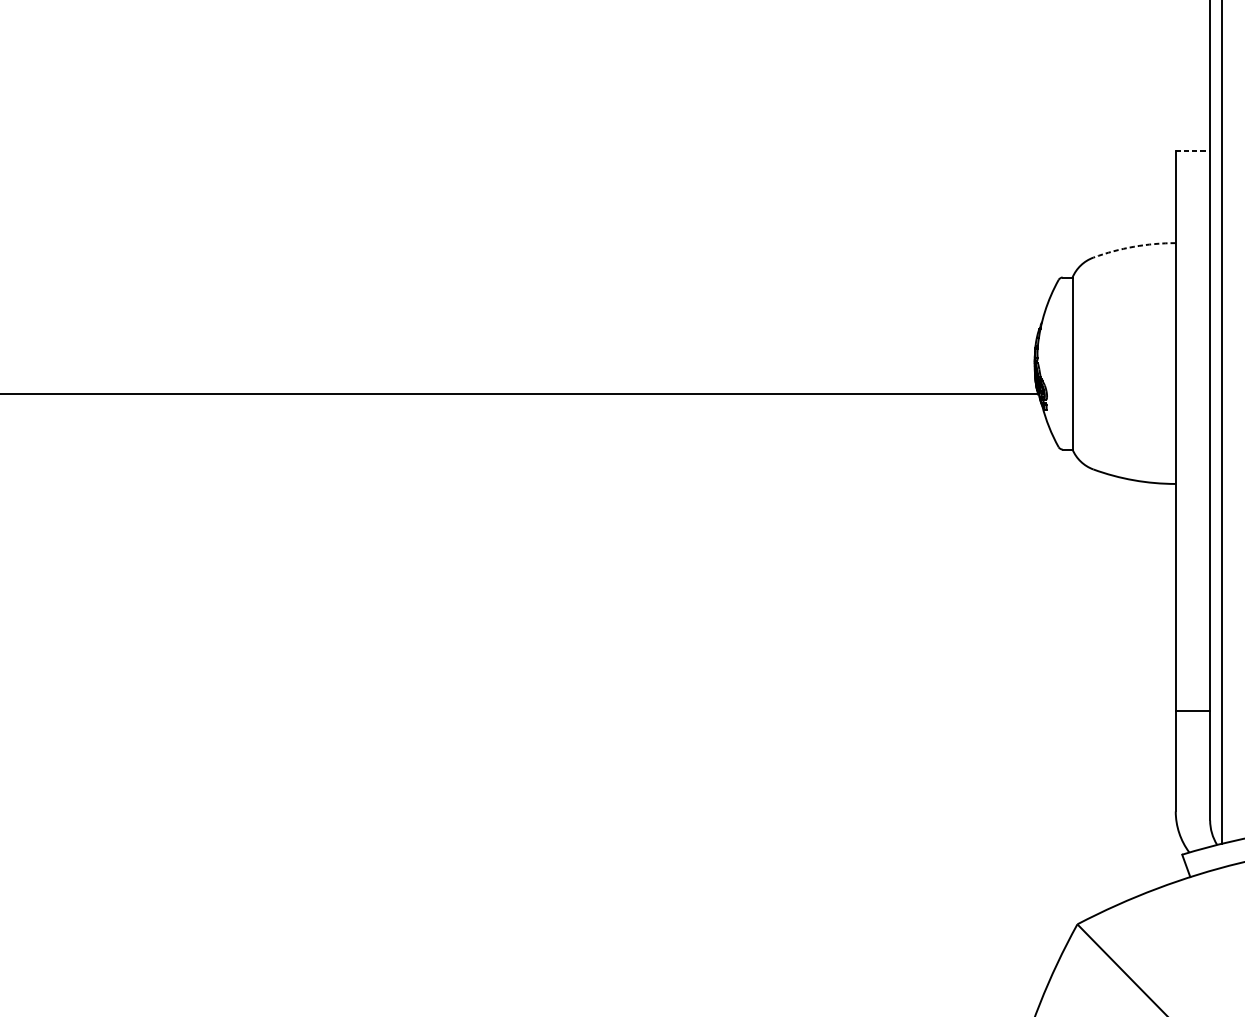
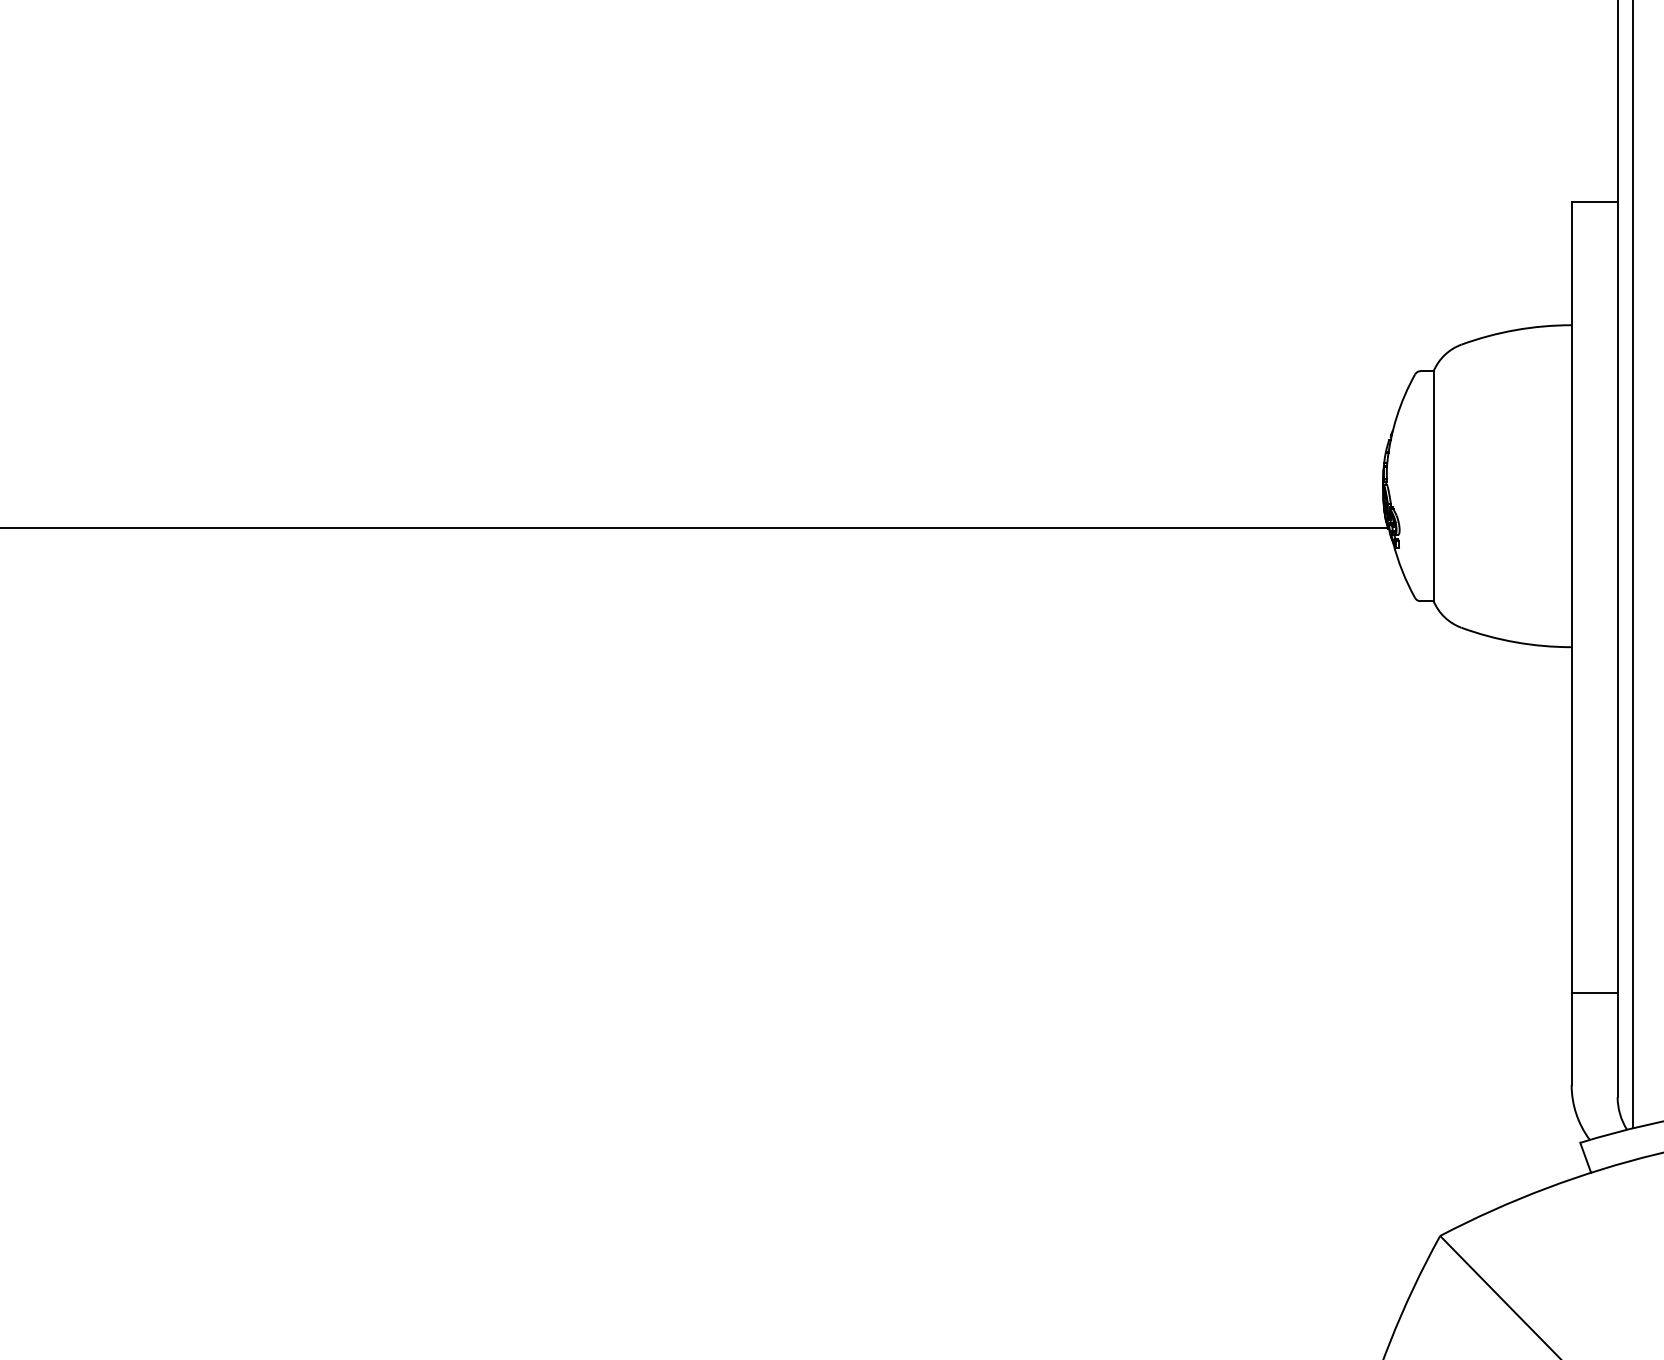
line: (1192, 150) -> (1594, 201), dashed -> solid
arc: (1133, 247) -> (1515, 330), dashed -> solid
line: (1192, 711) -> (1594, 993), moved

